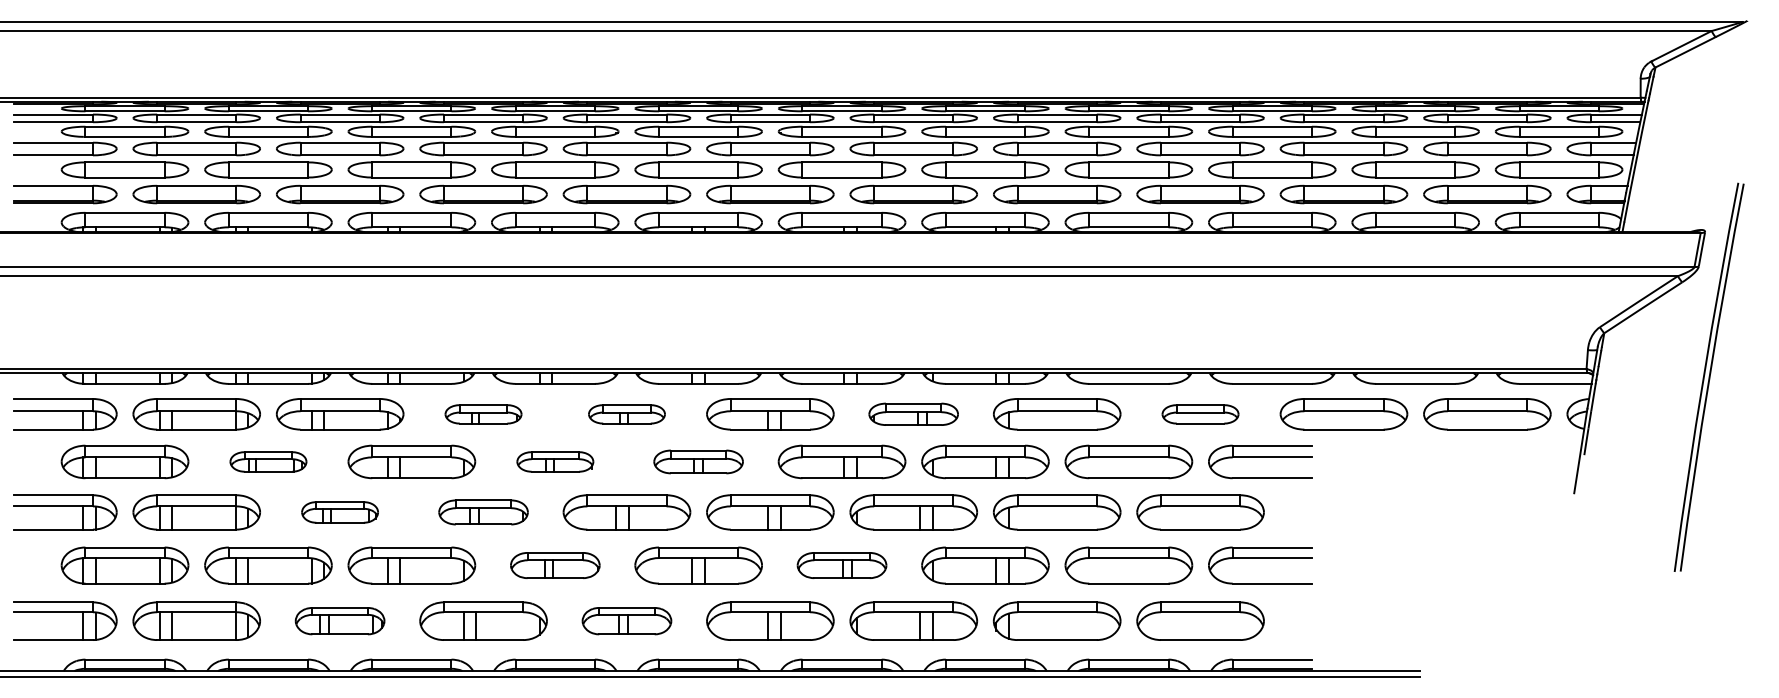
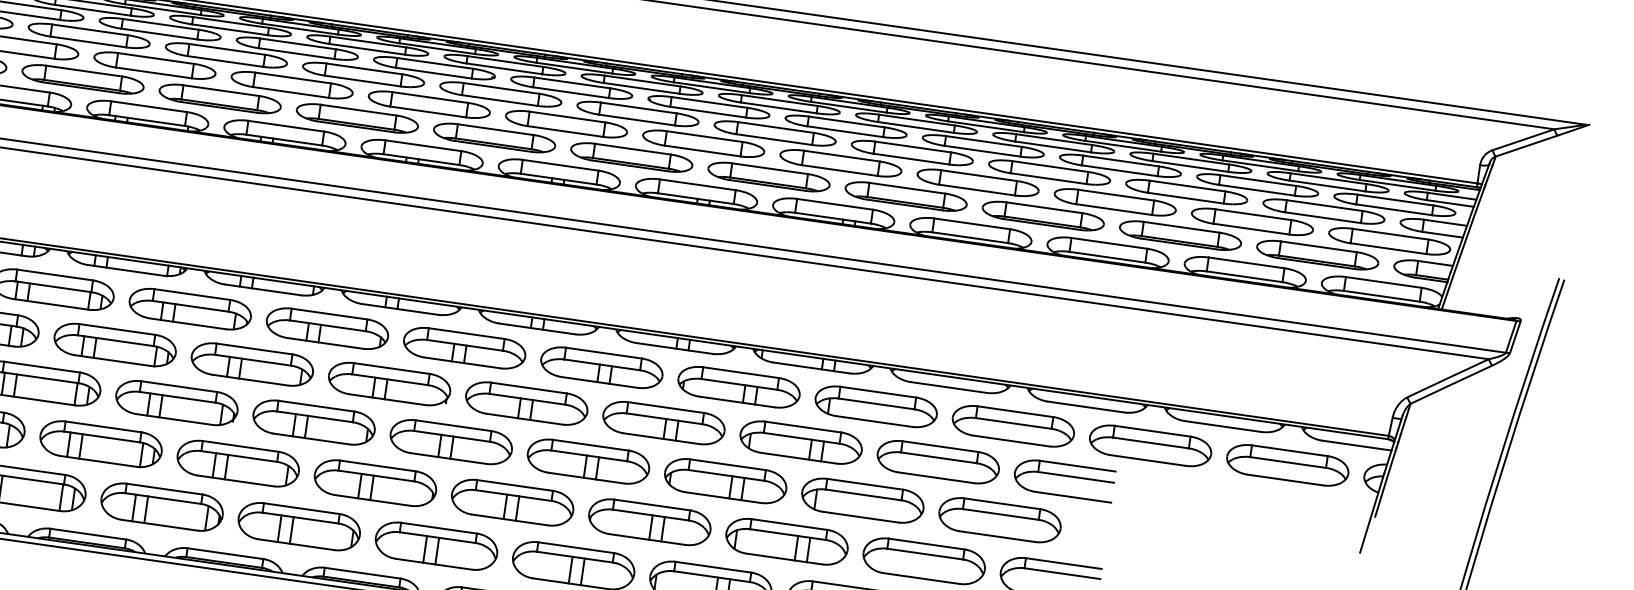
part: (483, 414) -> (327, 328), size x1.67
part: (626, 414) -> (464, 348), size x1.67
part: (913, 414) -> (738, 387), size x1.43
part: (1200, 414) -> (1013, 426), size x1.67
part: (268, 461) -> (115, 344), size x1.67
part: (555, 461) -> (389, 383), size x1.67
part: (698, 461) -> (526, 403), size x1.43
part: (339, 512) -> (176, 403), size x1.67
part: (483, 512) -> (314, 422), size x1.43
part: (555, 565) -> (375, 483), size x1.43
part: (841, 565) -> (649, 522), size x1.43
part: (339, 620) -> (161, 506), size x1.43
part: (626, 620) -> (436, 545), size x1.43

